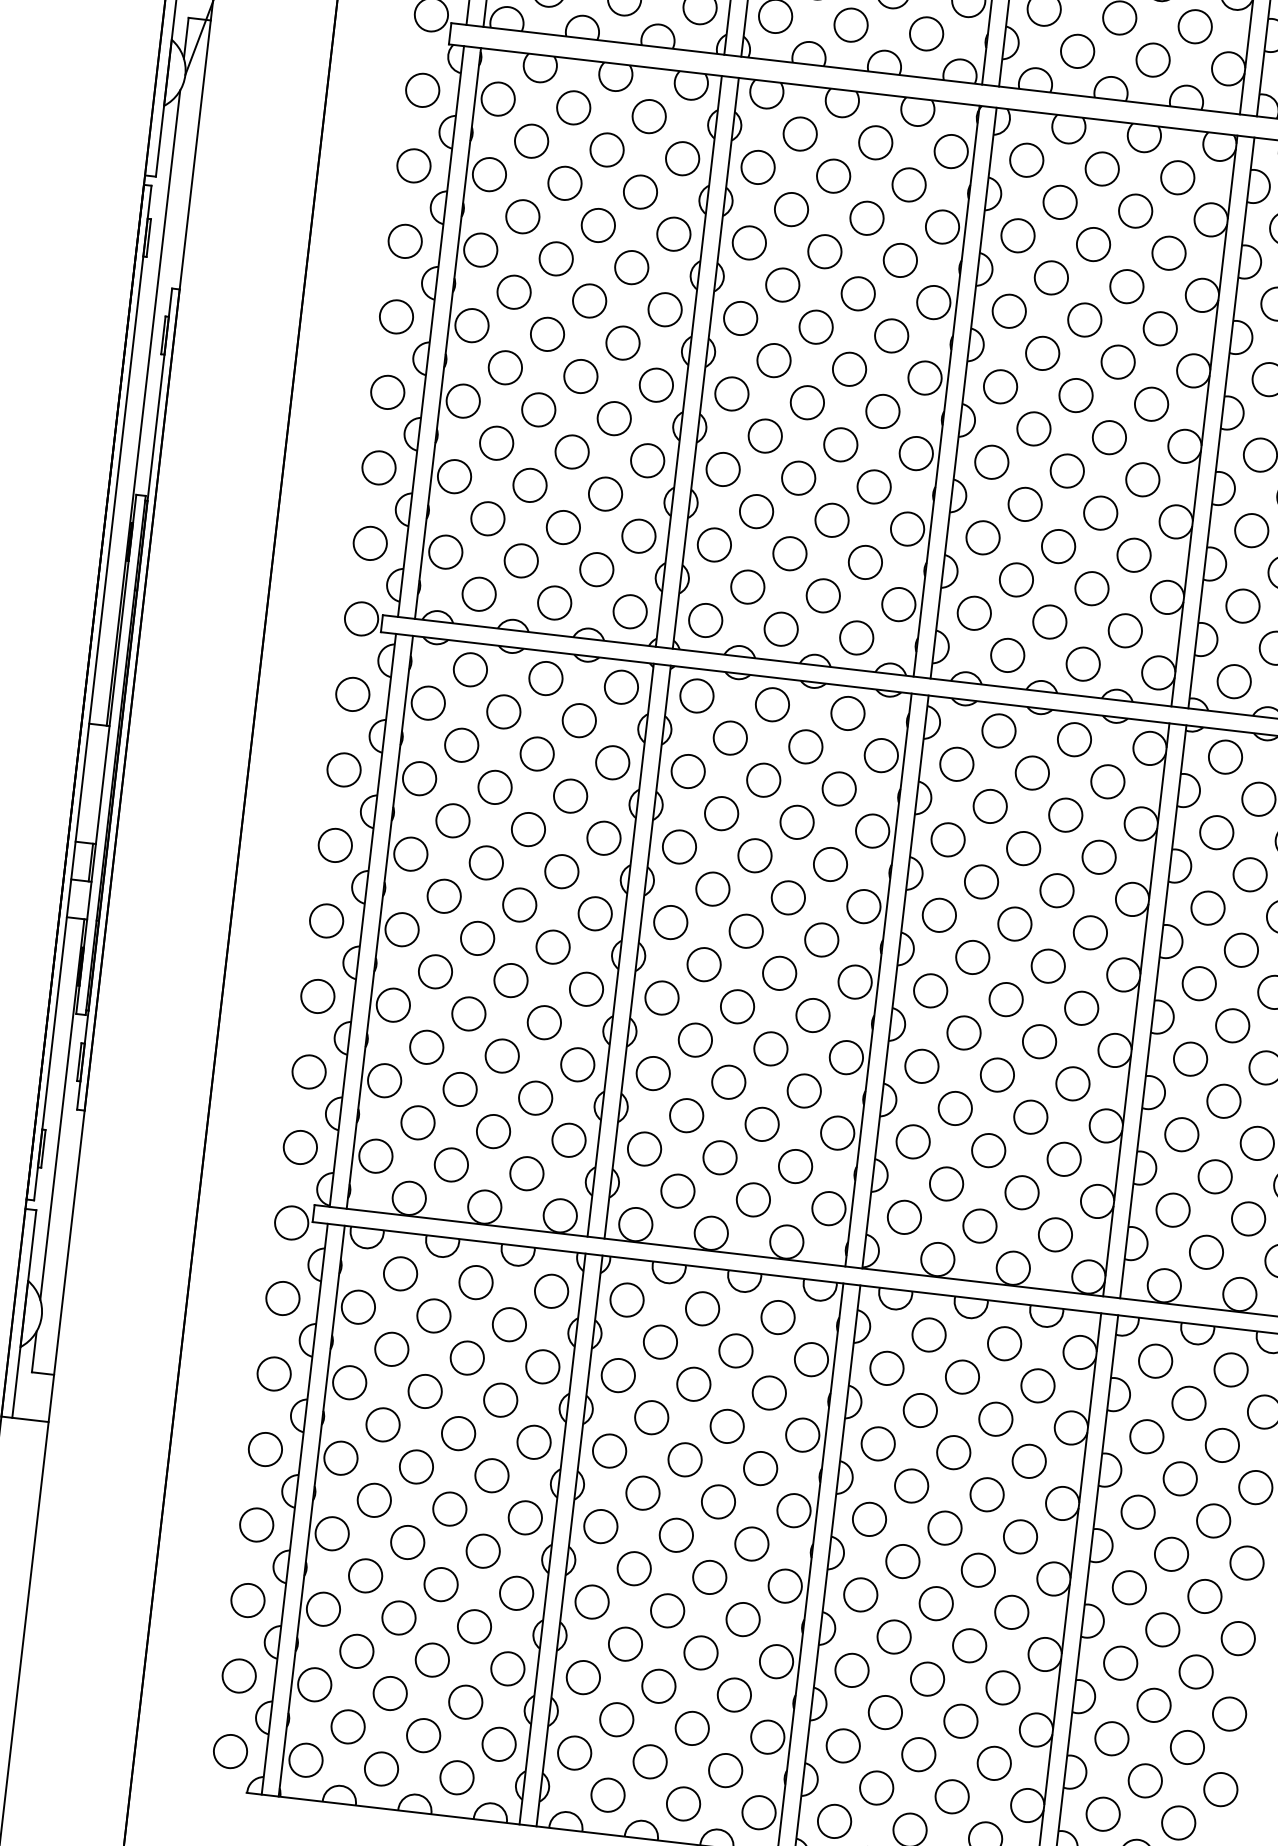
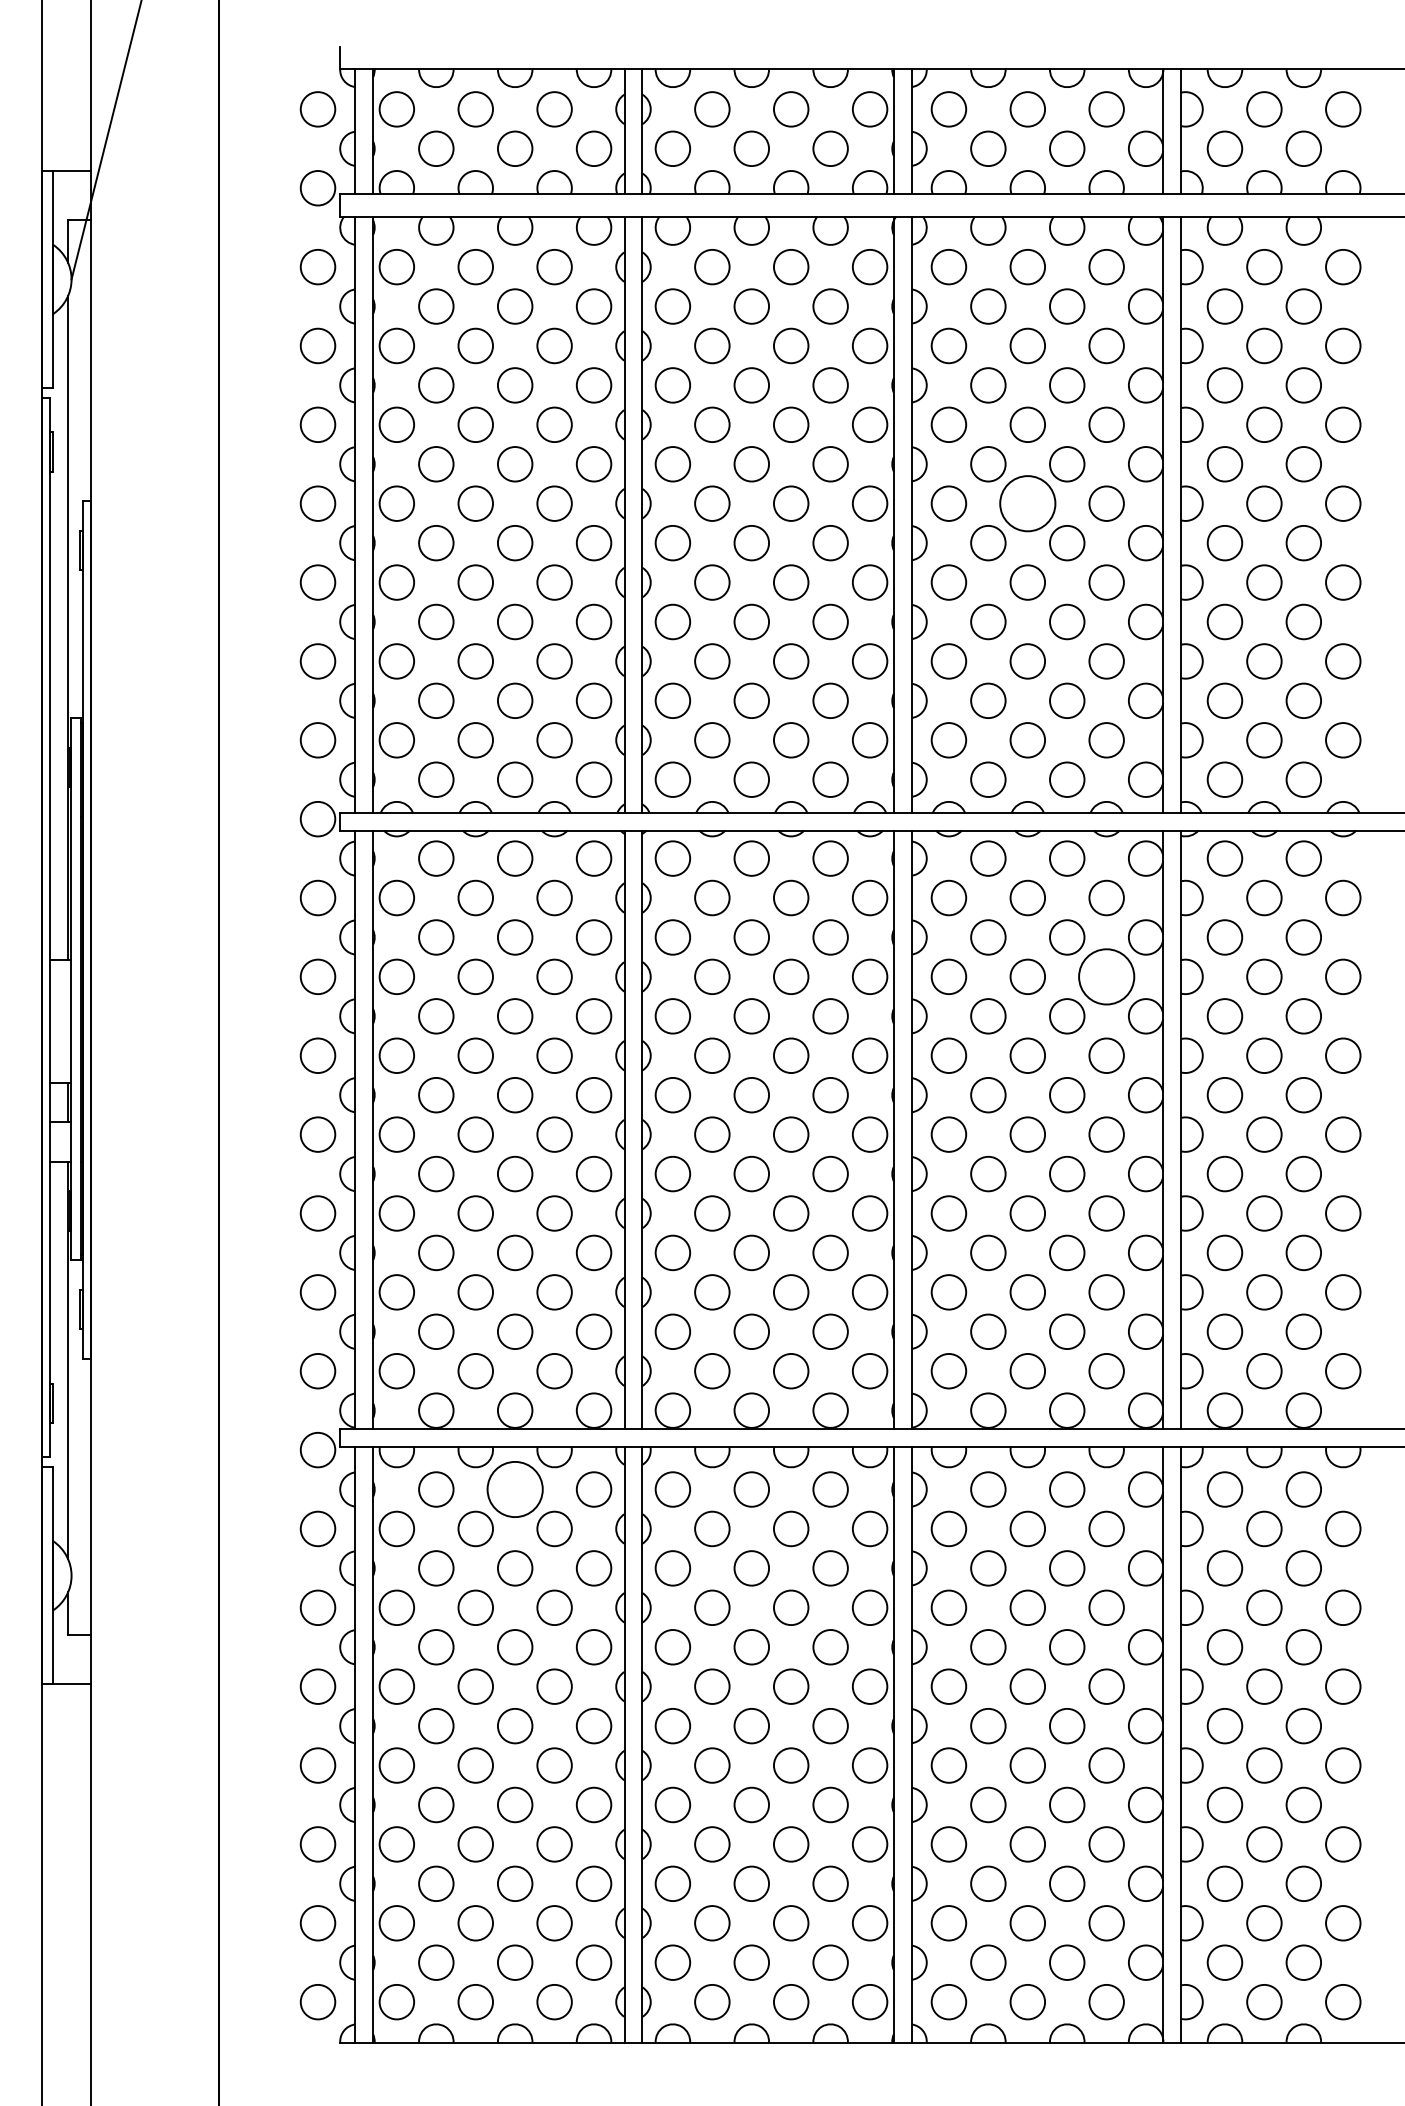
circle: (1075, 395) -> (1027, 503), size x1.6
circle: (1099, 856) -> (1106, 976), size x1.6
circle: (475, 1282) -> (514, 1489), size x1.6

